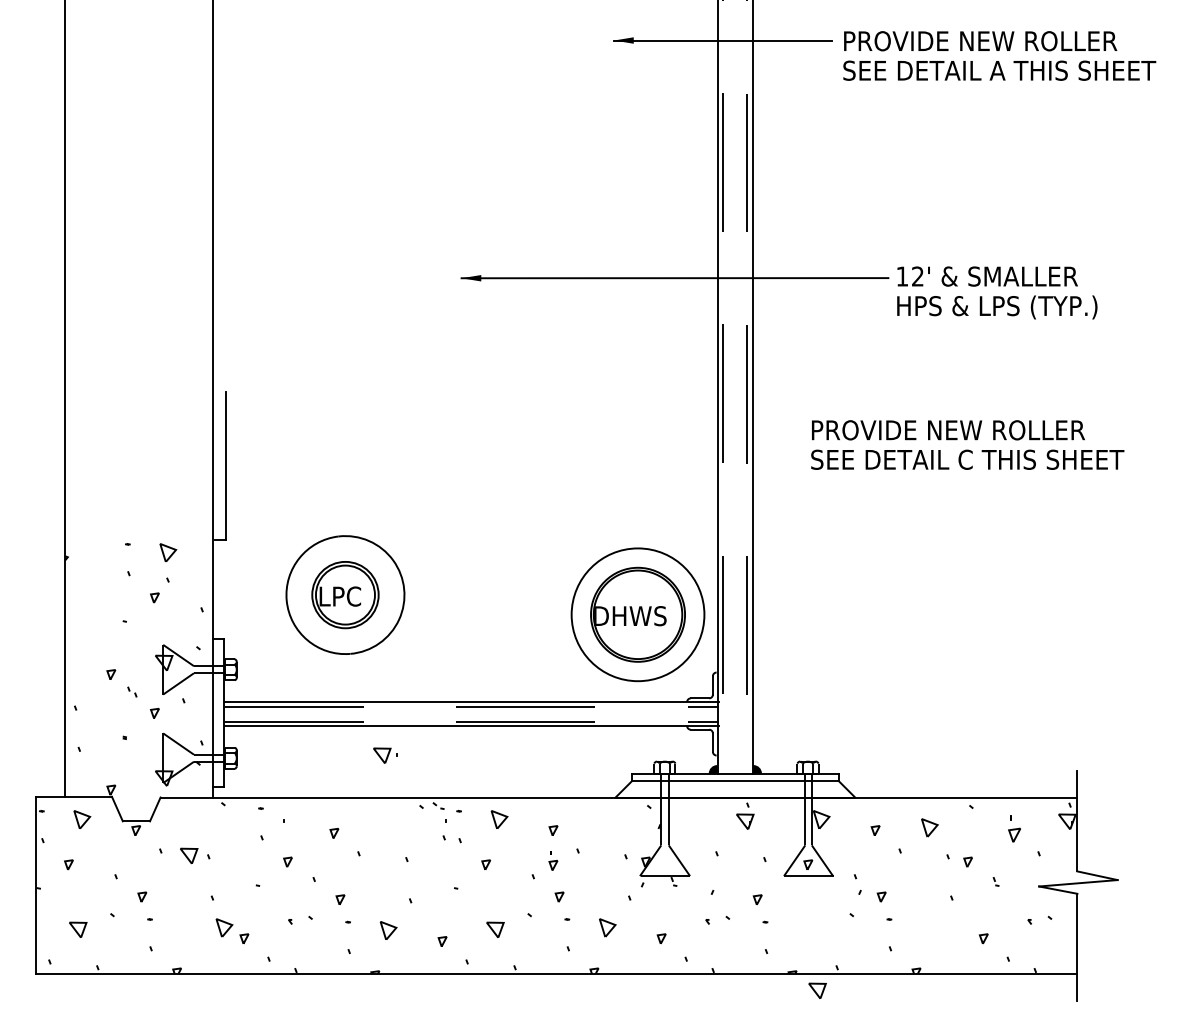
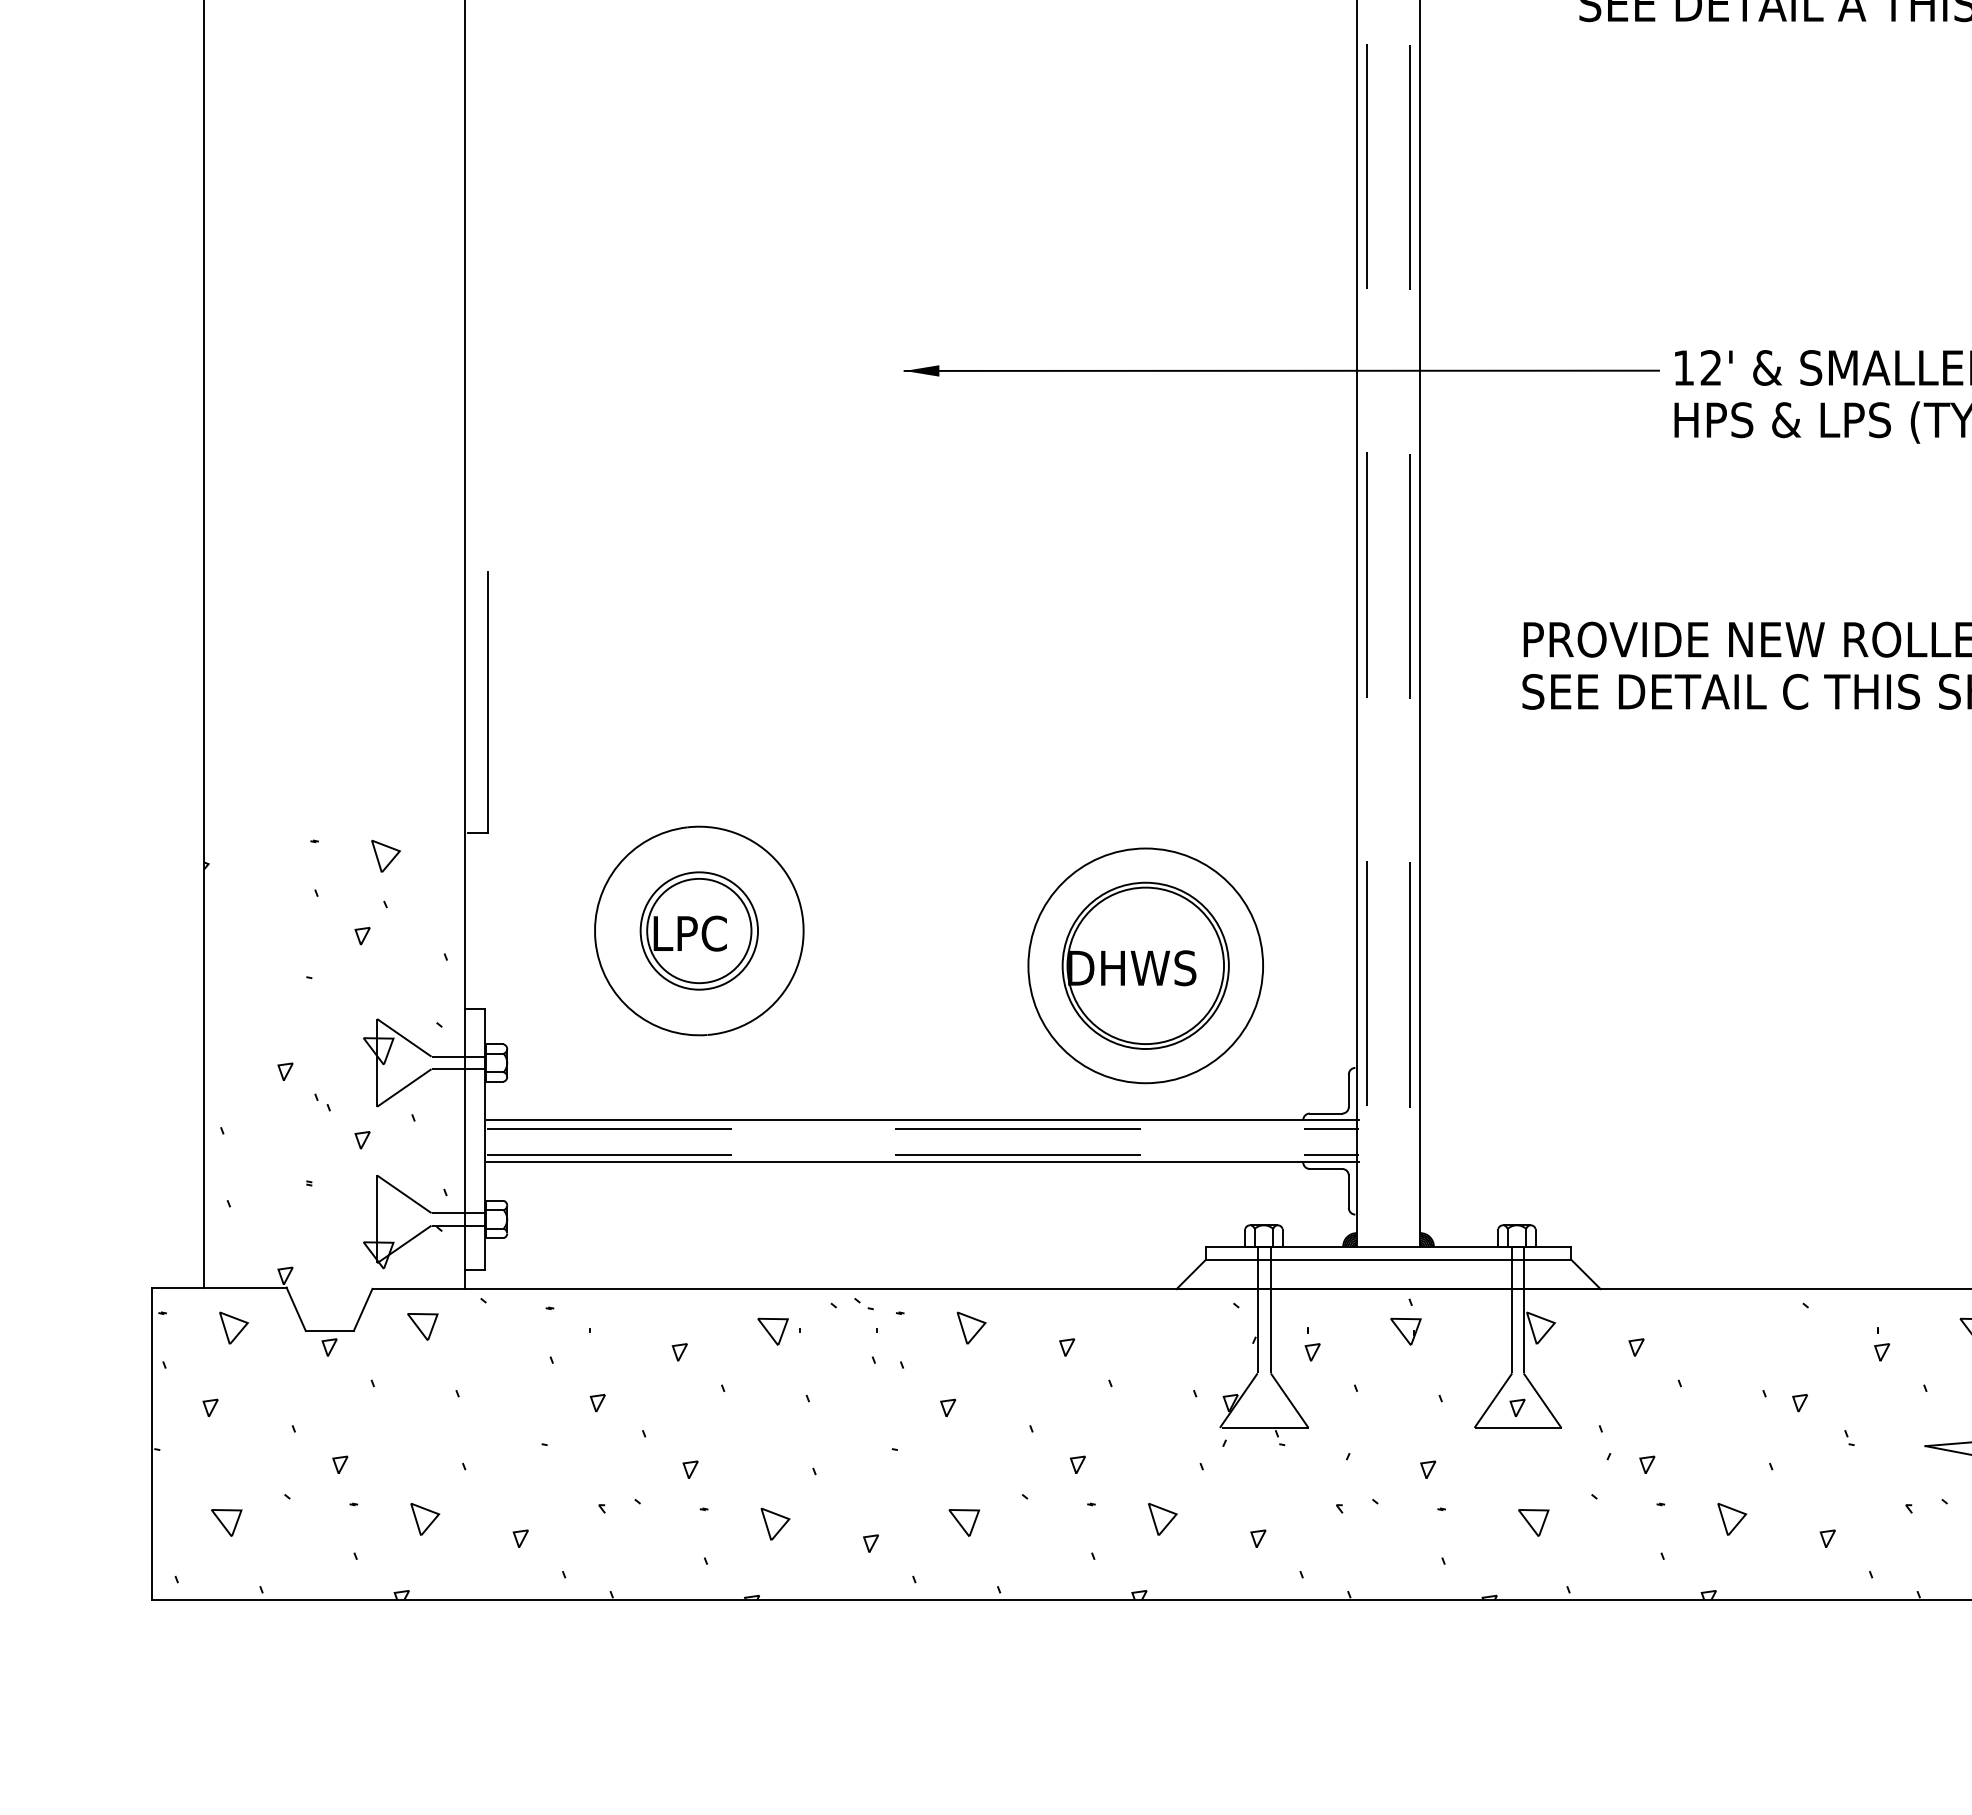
part: (637, 614) -> (1144, 965), moved
part: (385, 755) -> (778, 1331), moved
part: (1014, 828) -> (1881, 1343), size x0.71
line: (932, 829) -> (1737, 1522), moved
line: (187, 856) -> (420, 1327), moved
part: (553, 860) -> (1312, 1343), moved
line: (227, 929) -> (430, 1522), moved
line: (816, 991) -> (1531, 1523), moved

